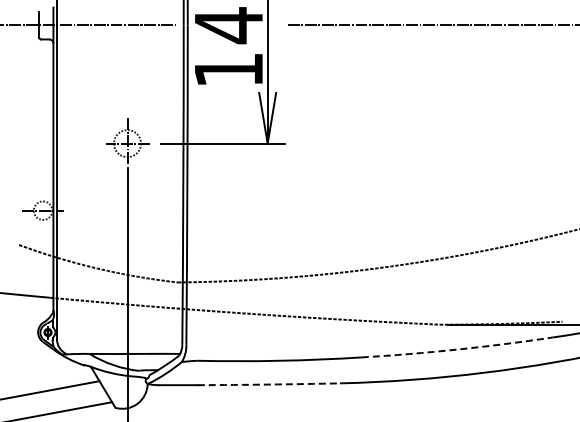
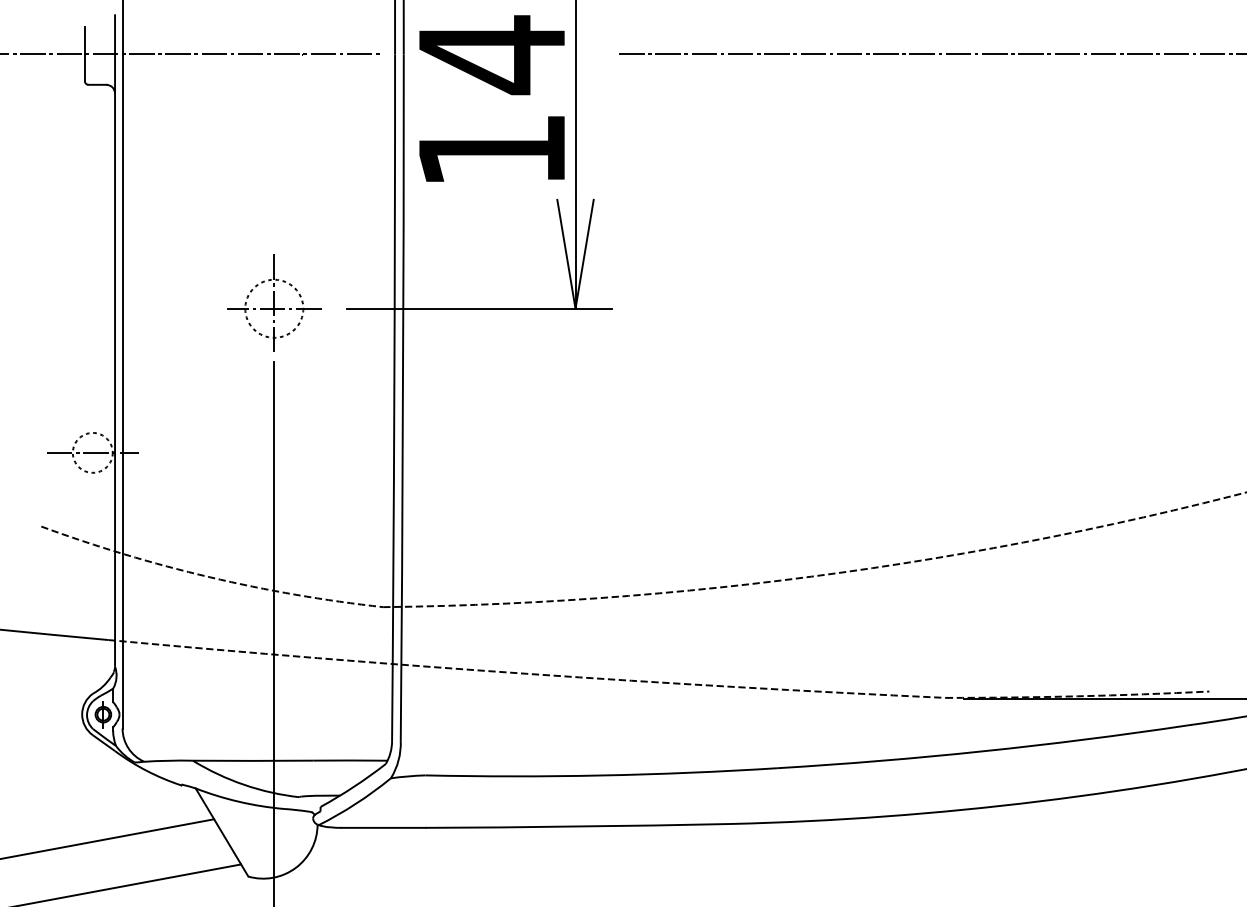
arc: (457, 349) -> (983, 751), dashed -> solid
arc: (268, 384) -> (577, 826), dashed -> solid

